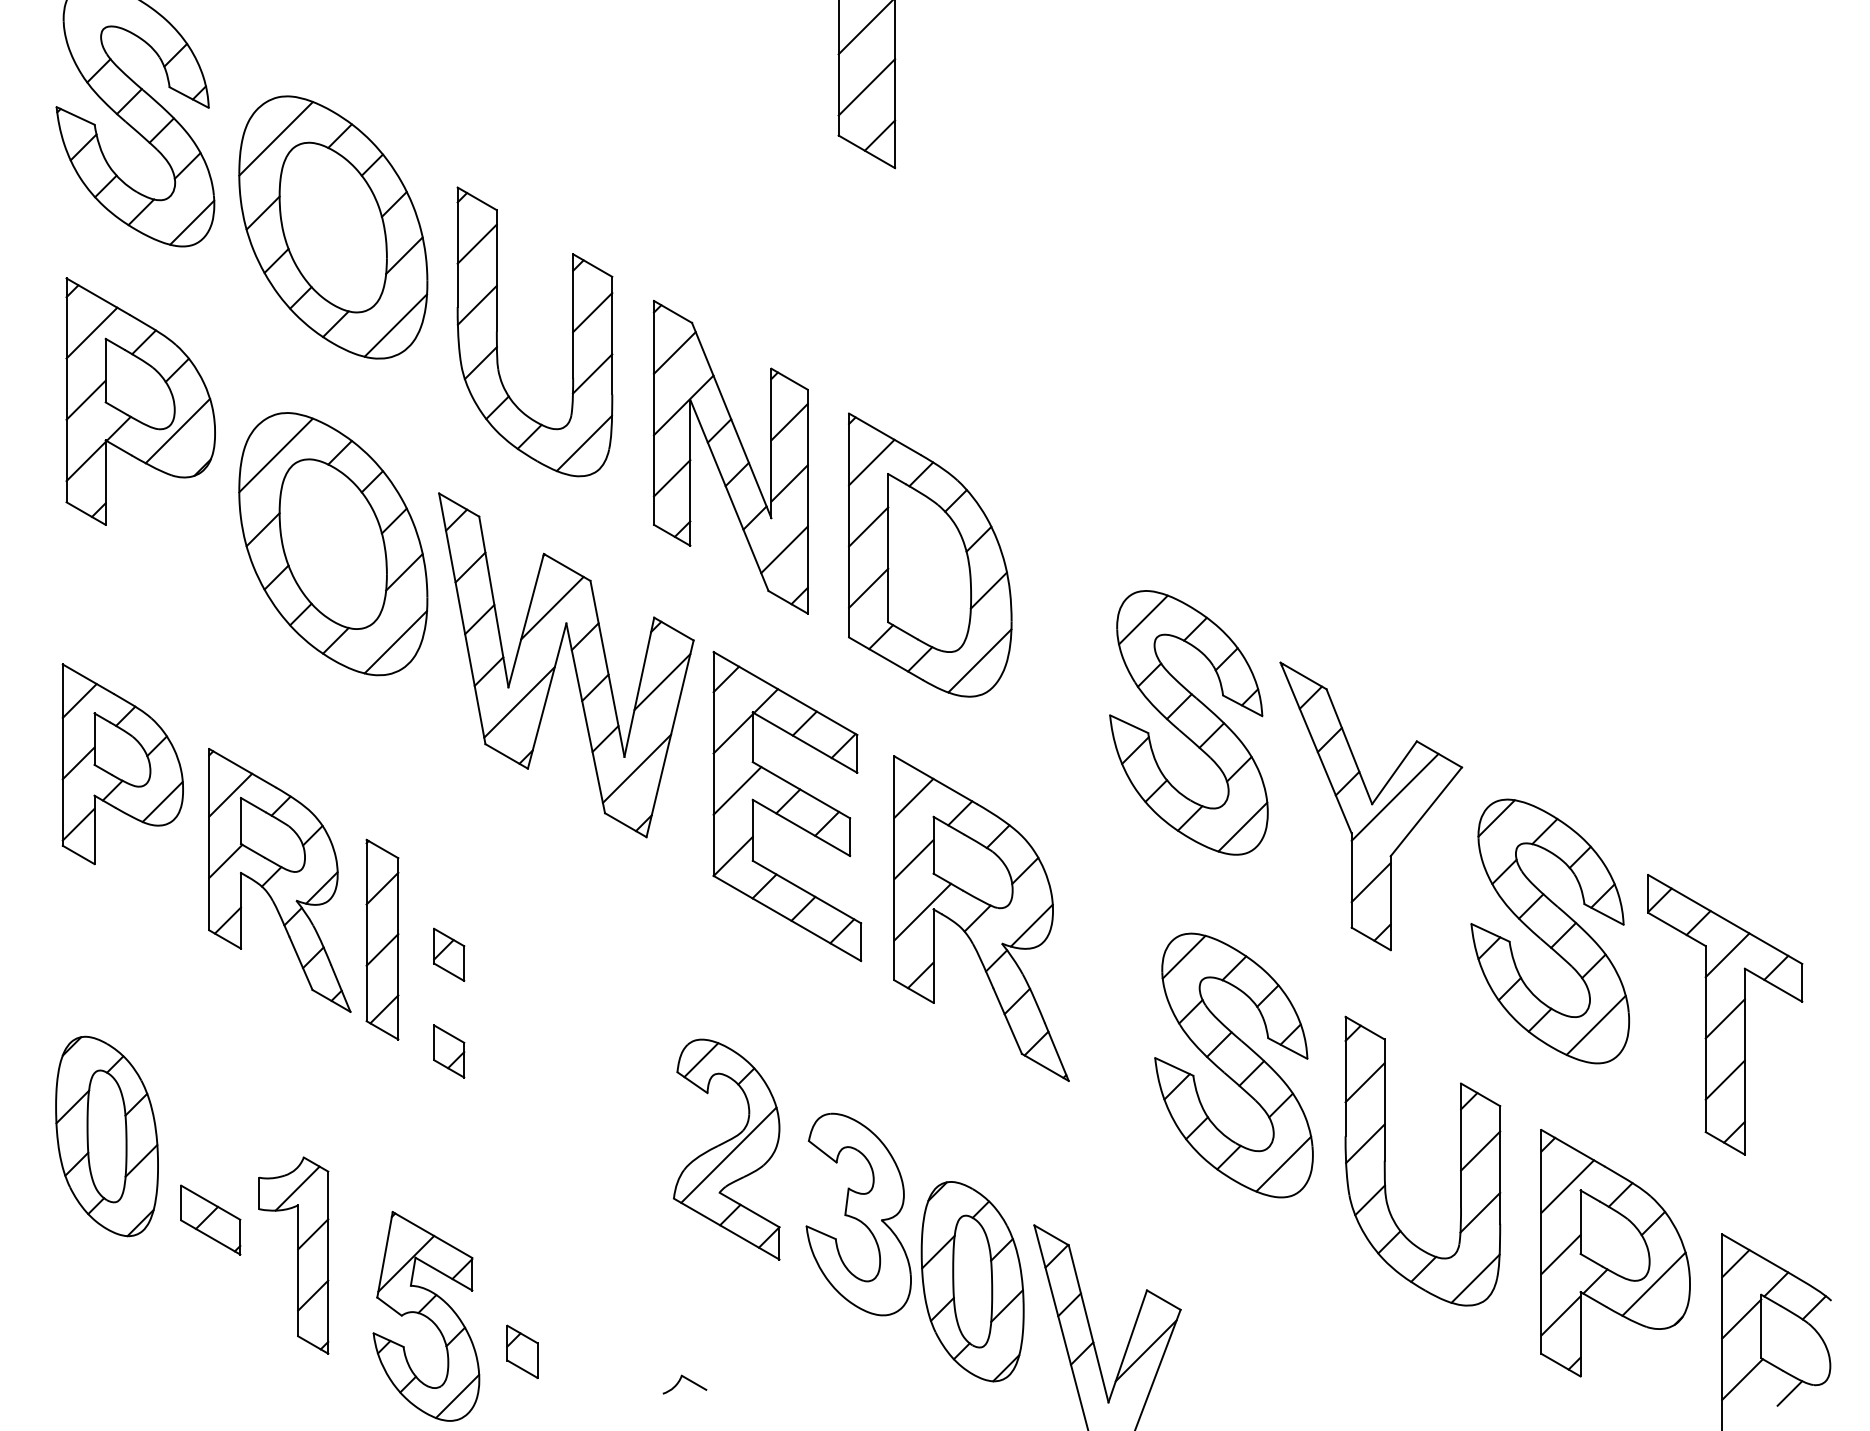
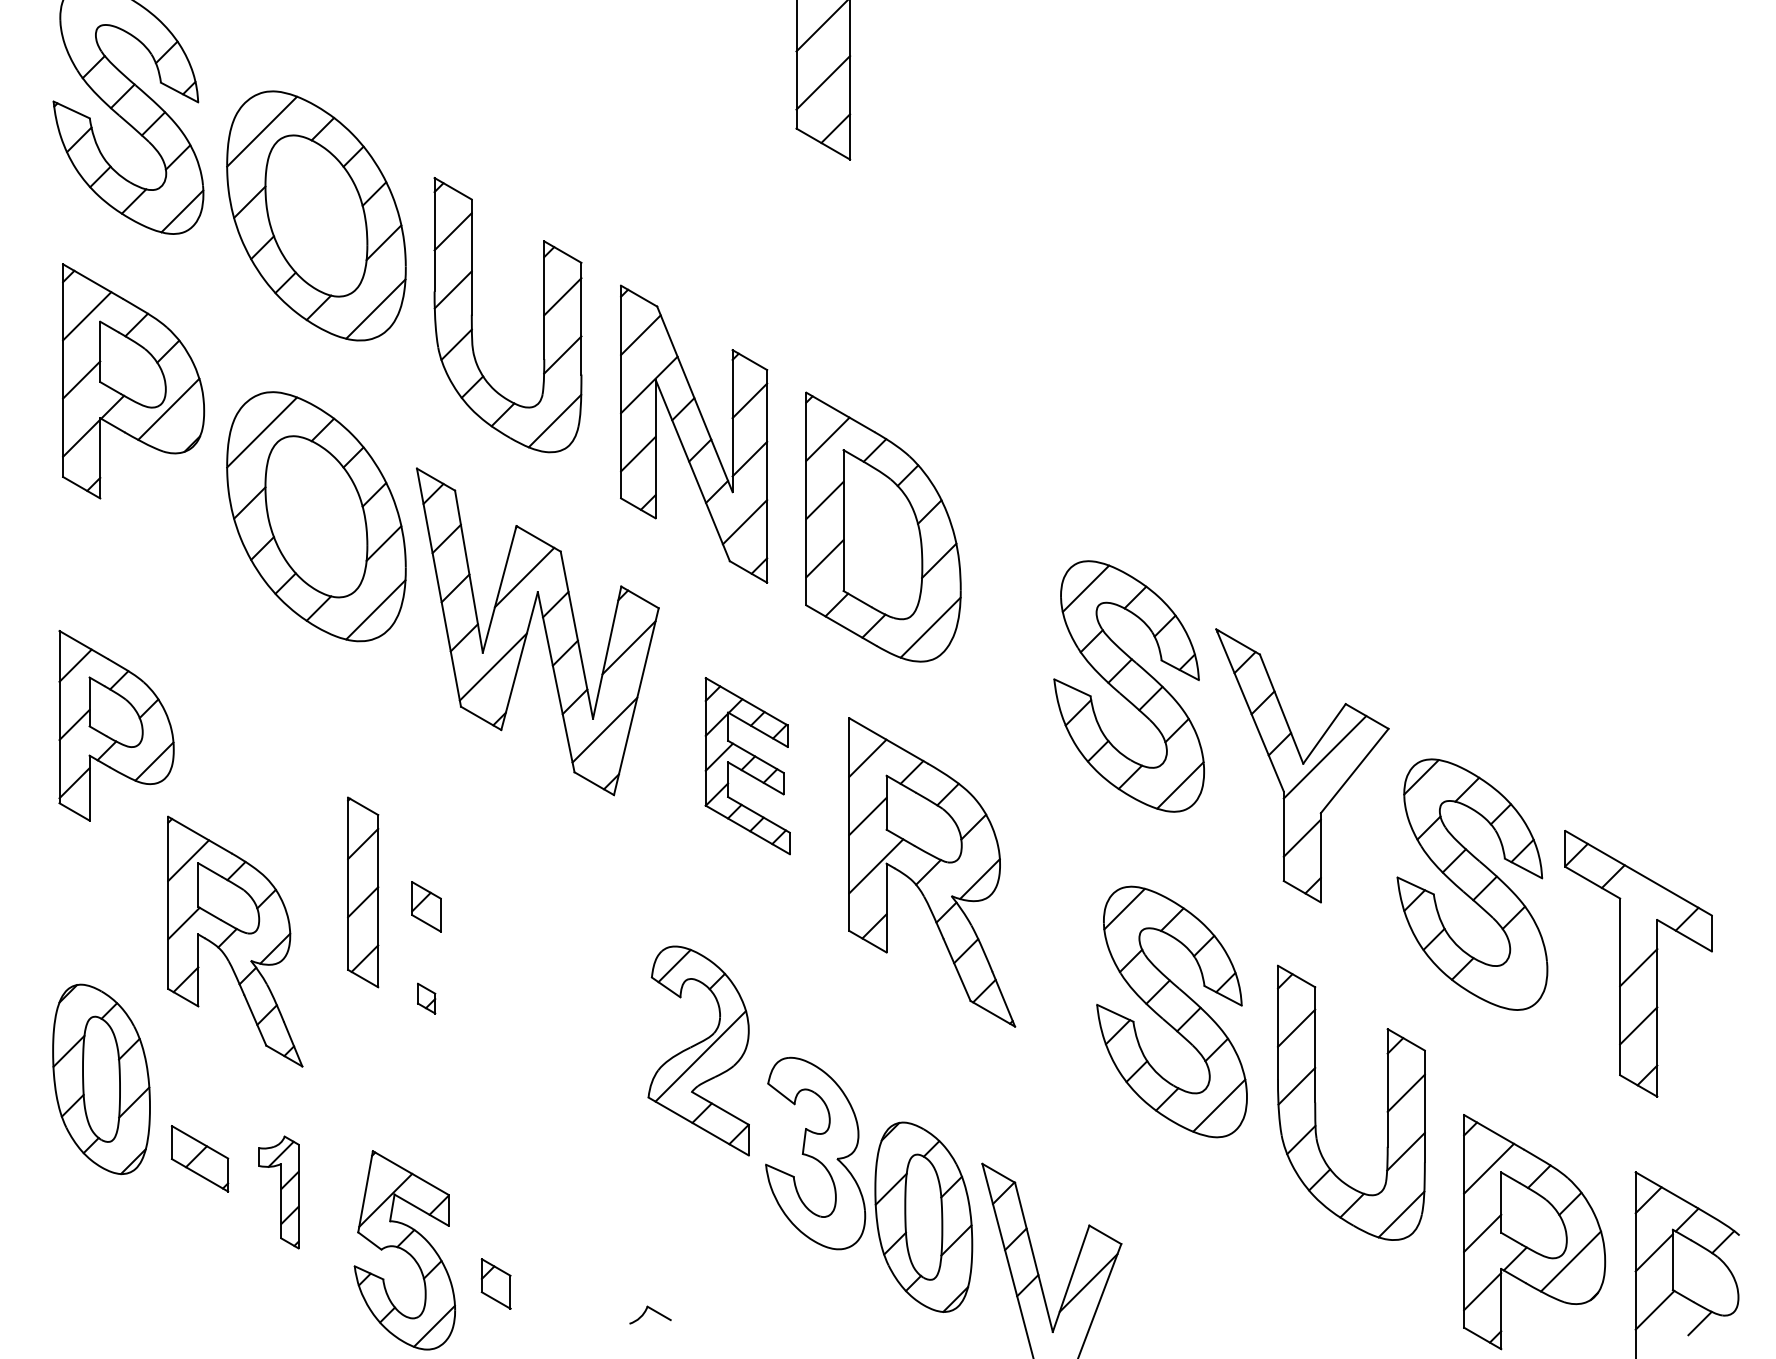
part: (787, 806) -> (747, 765), size x0.6
part: (279, 880) -> (234, 941), moved
line: (1727, 955) -> (1640, 907), removed
line: (1595, 1024) -> (1515, 973), removed
part: (449, 1051) -> (426, 998), size x0.6
part: (726, 1149) -> (698, 1050), moved
part: (1615, 1253) -> (1534, 1232), moved
part: (293, 1255) -> (278, 1192), size x0.6

